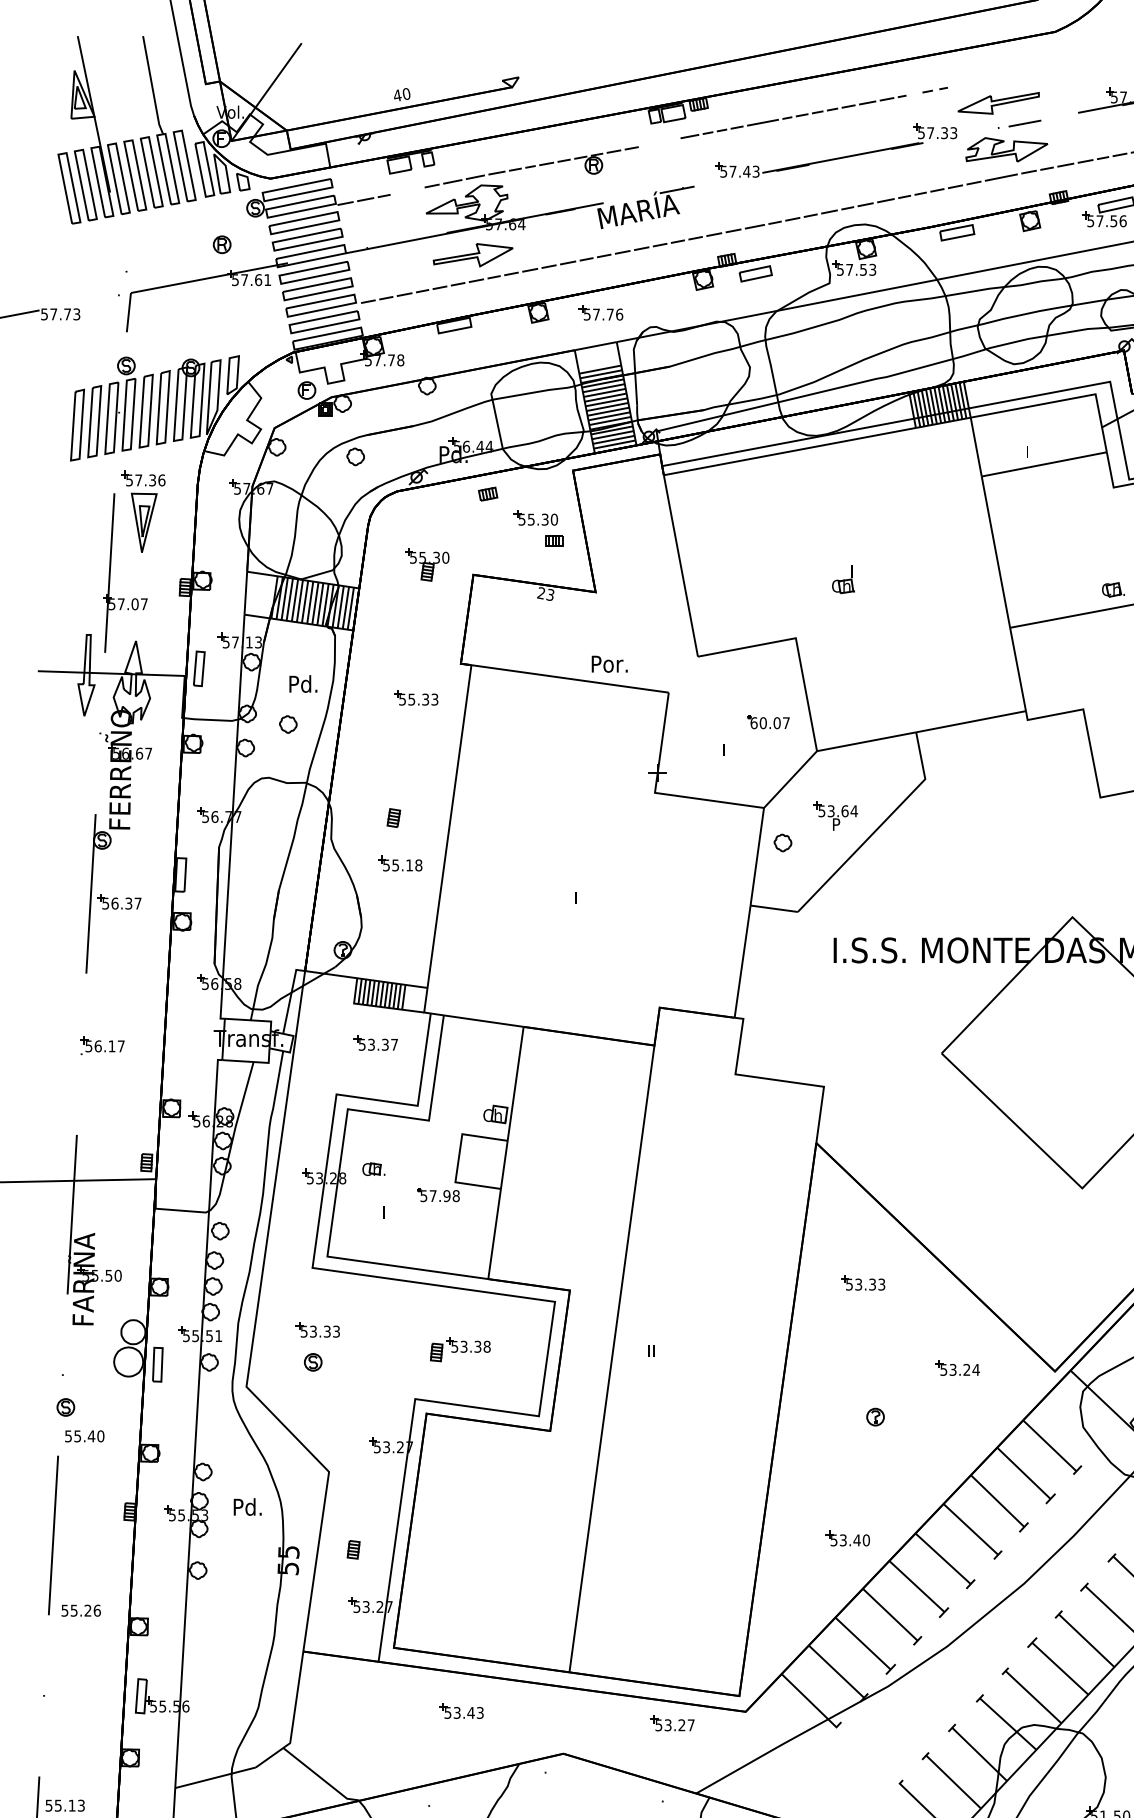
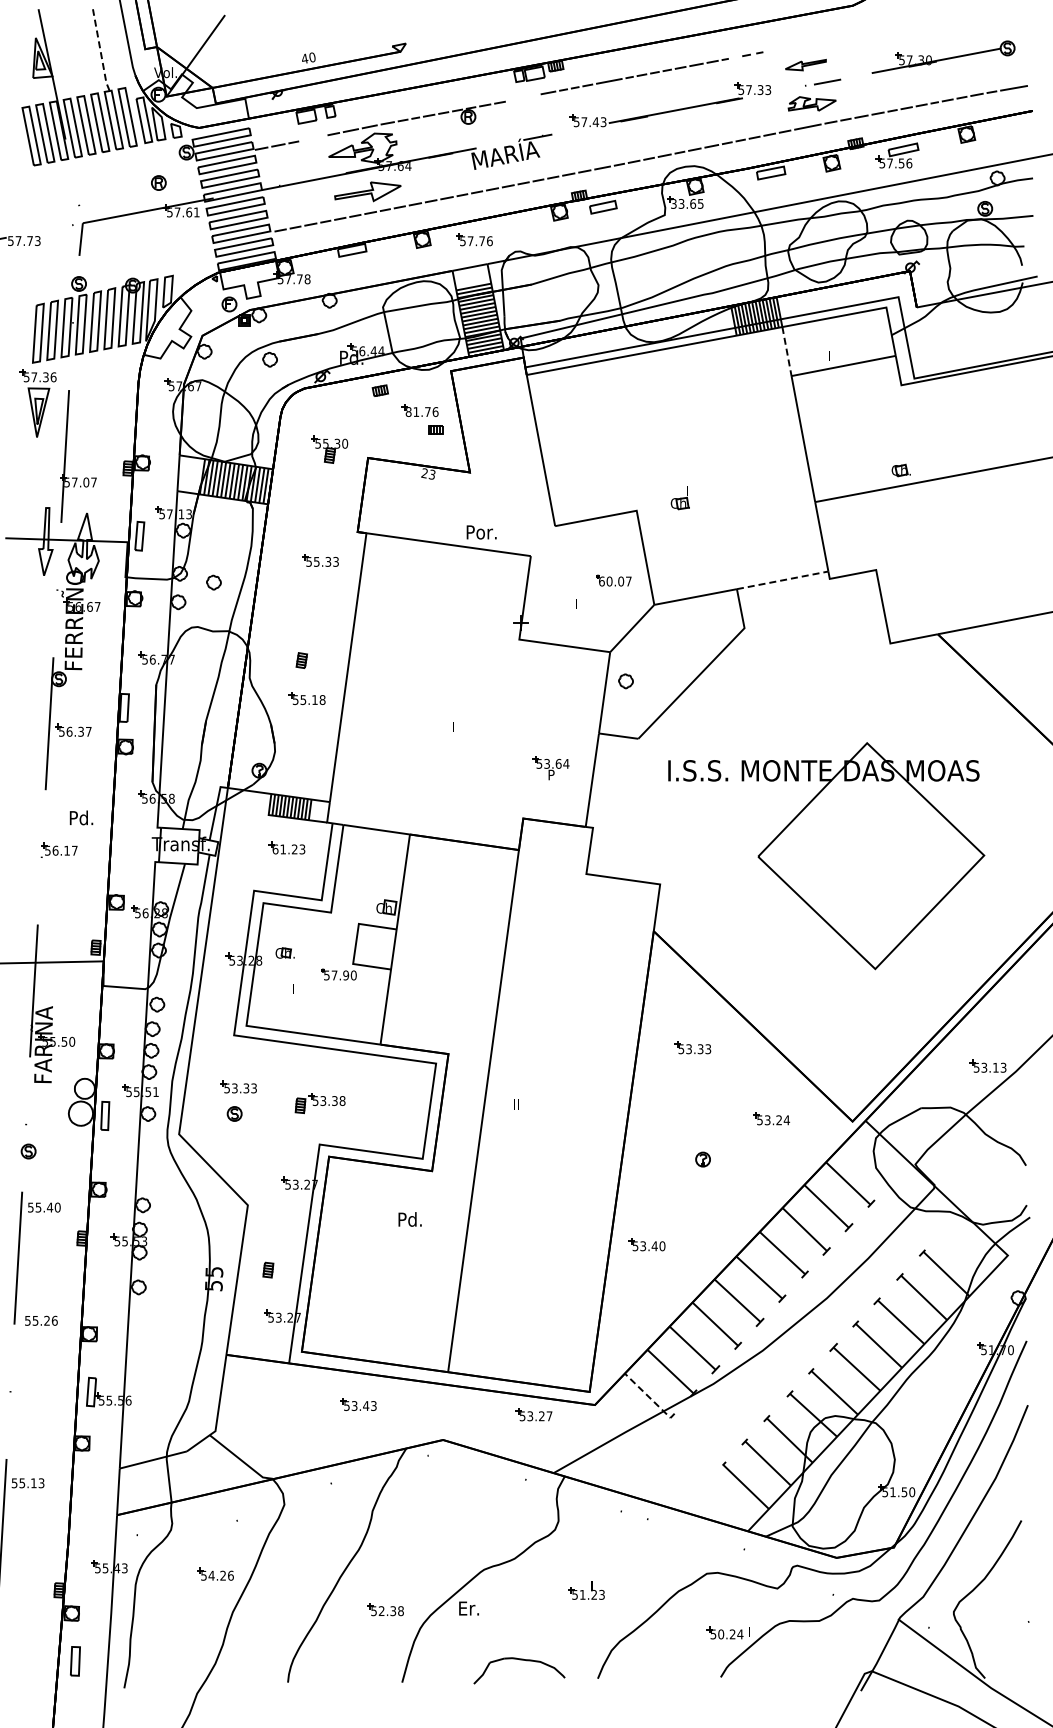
line: (152, 85) -> (100, 50), solid -> dashed
part: (998, 102) -> (805, 64), size x0.6
part: (1005, 149) -> (811, 103), size x0.7
text: (856, 269) -> (687, 203), 57.53 -> 33.65
line: (975, 447) -> (786, 351), solid -> dashed
part: (142, 511) -> (37, 403), moved
text: (537, 520) -> (421, 412), 55.30 -> 81.76
part: (842, 580) -> (679, 498), moved
text: (303, 683) -> (81, 817), moved
line: (970, 721) -> (782, 580), solid -> dashed
part: (835, 816) -> (550, 768), moved
text: (377, 1044) -> (288, 849), 53.37 -> 61.23
text: (455, 1196) -> (353, 975), 57.98 -> 57.90
part: (459, 1349) -> (319, 1103), moved
text: (84, 1436) -> (44, 1207), moved
text: (246, 1507) -> (409, 1219), moved
part: (847, 1538) -> (646, 1244), moved
line: (811, 1702) -> (649, 1397), solid -> dashed

